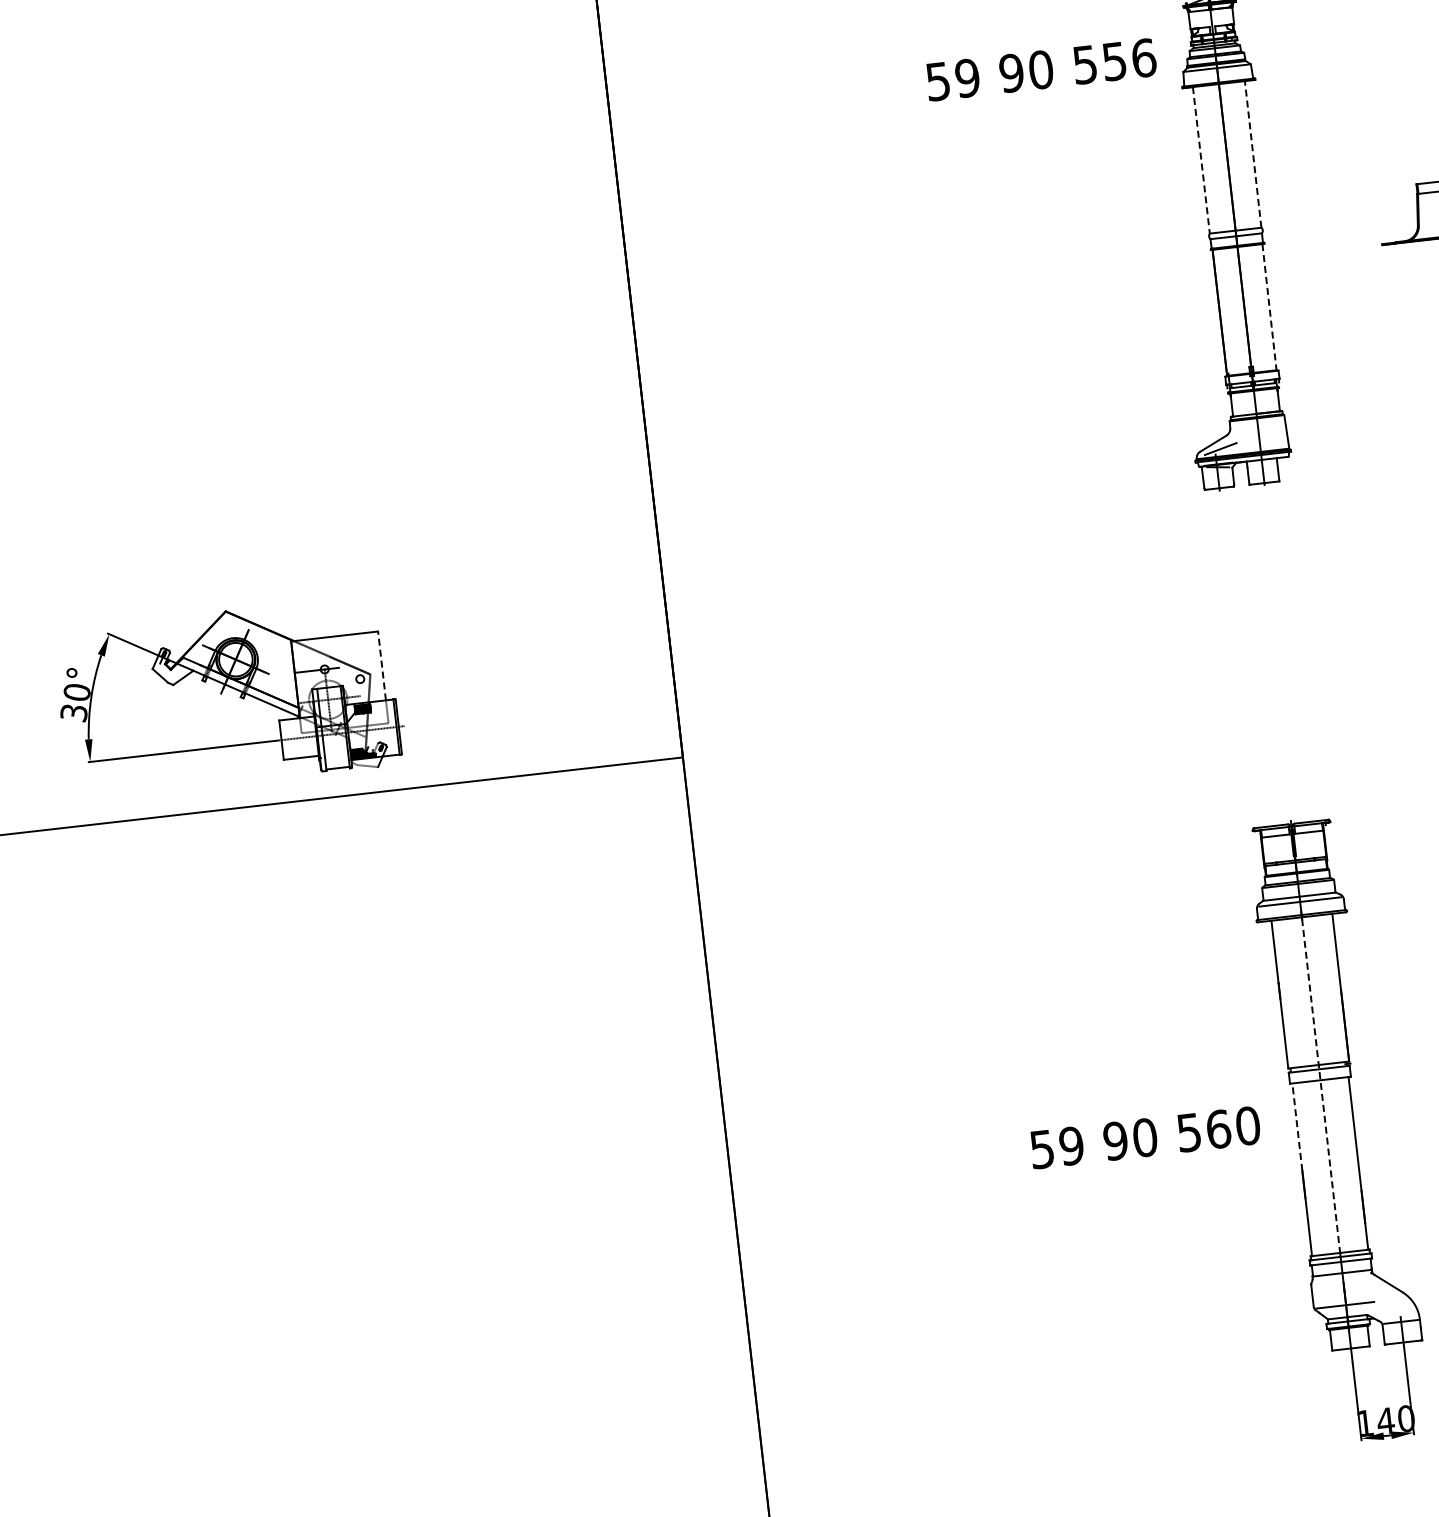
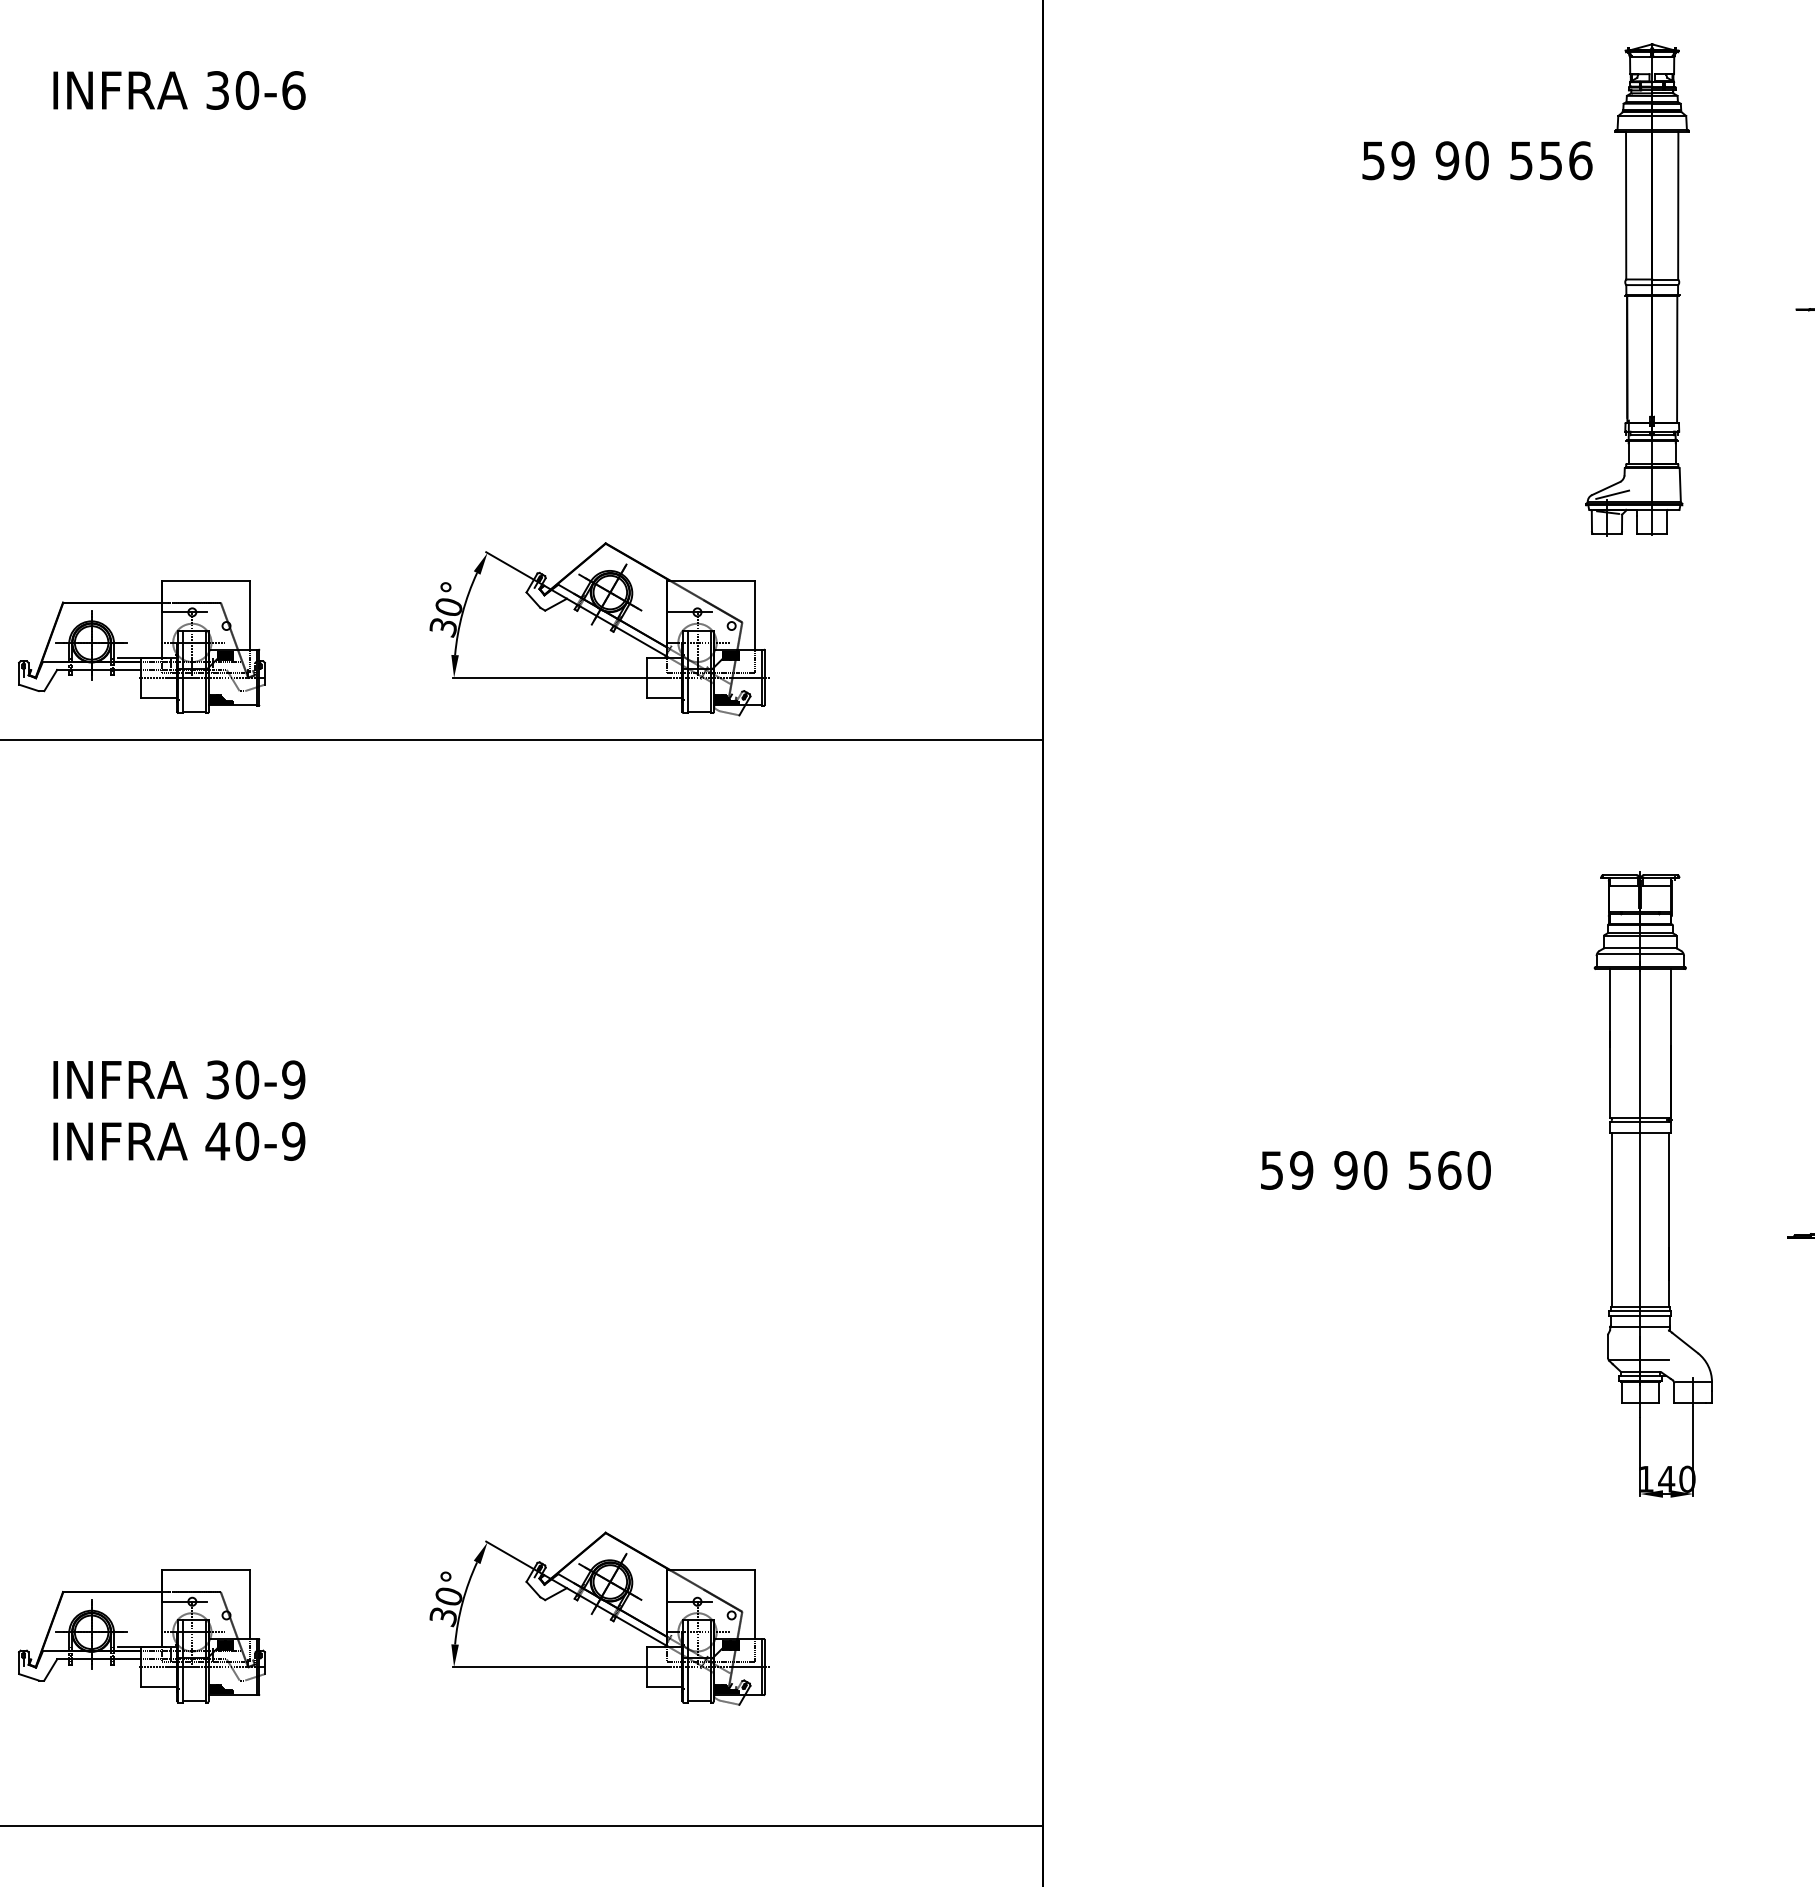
text: (1041, 69) -> (1477, 160), moved
line: (1253, 154) -> (1678, 205), dashed -> solid
line: (1201, 160) -> (1626, 205), dashed -> solid
line: (1269, 307) -> (1677, 359), dashed -> solid
line: (381, 666) -> (754, 615), dashed -> solid
line: (1320, 1082) -> (1640, 1135), dashed -> solid
line: (1297, 1127) -> (1612, 1177), dashed -> solid
text: (1145, 1137) -> (1375, 1170), moved

